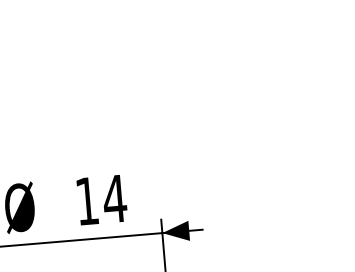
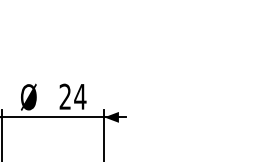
text: (85, 200) -> (64, 96), 14 -> 24

